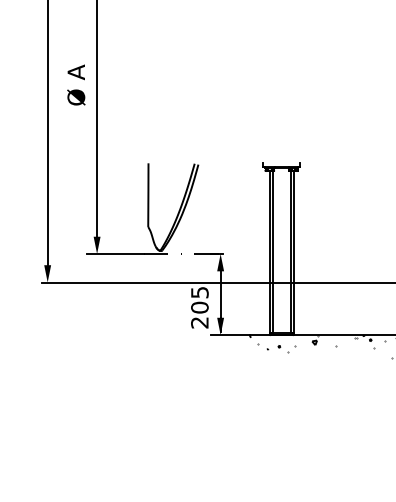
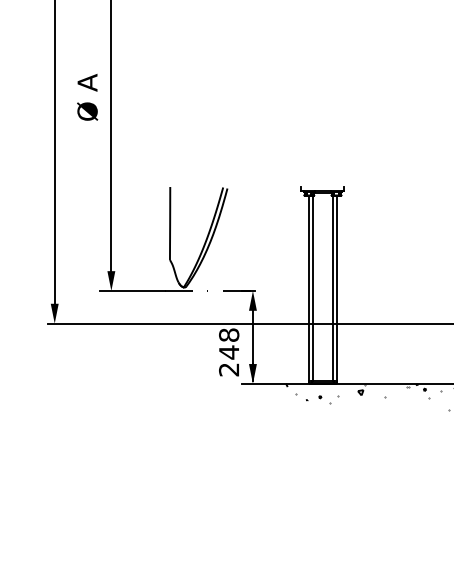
text: (199, 299) -> (228, 343), 205 -> 248

